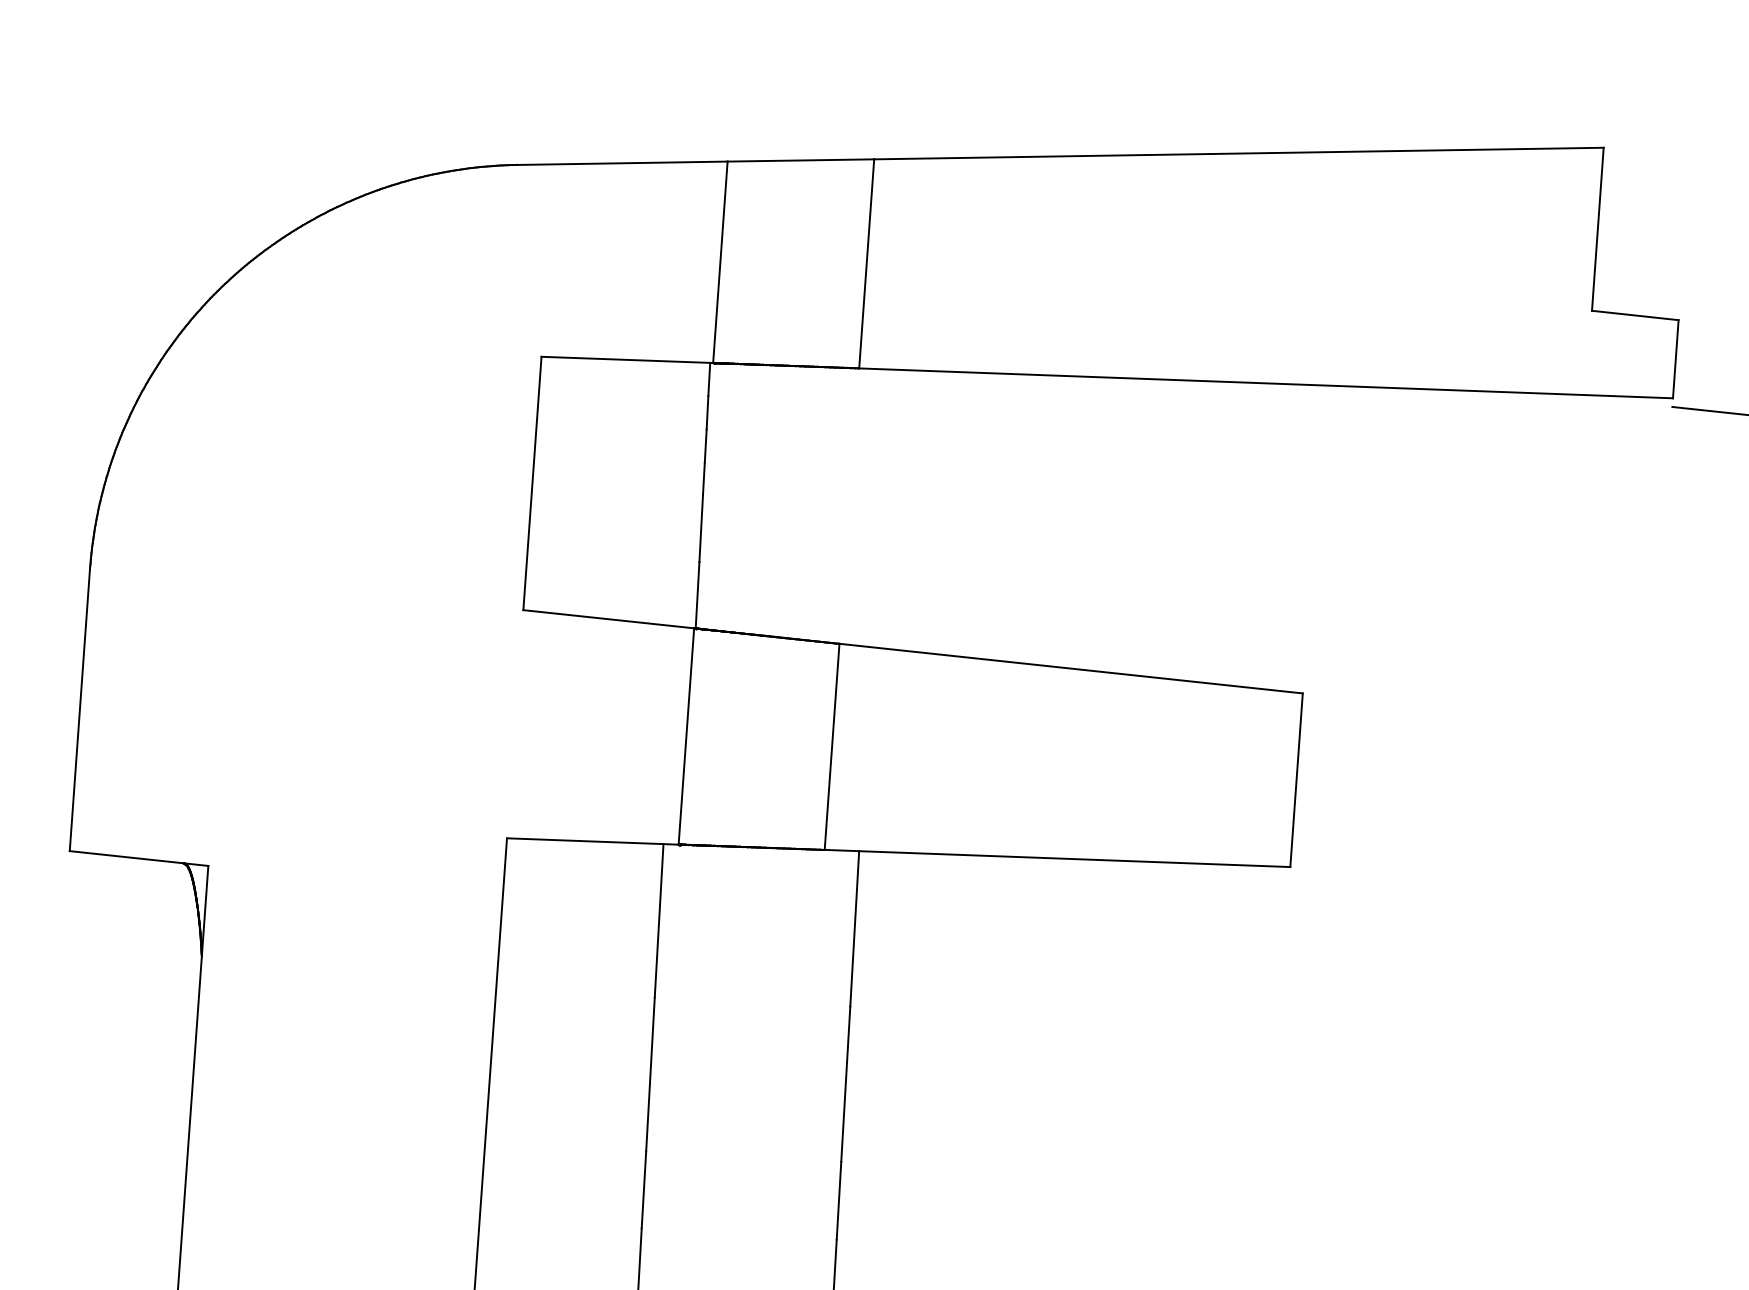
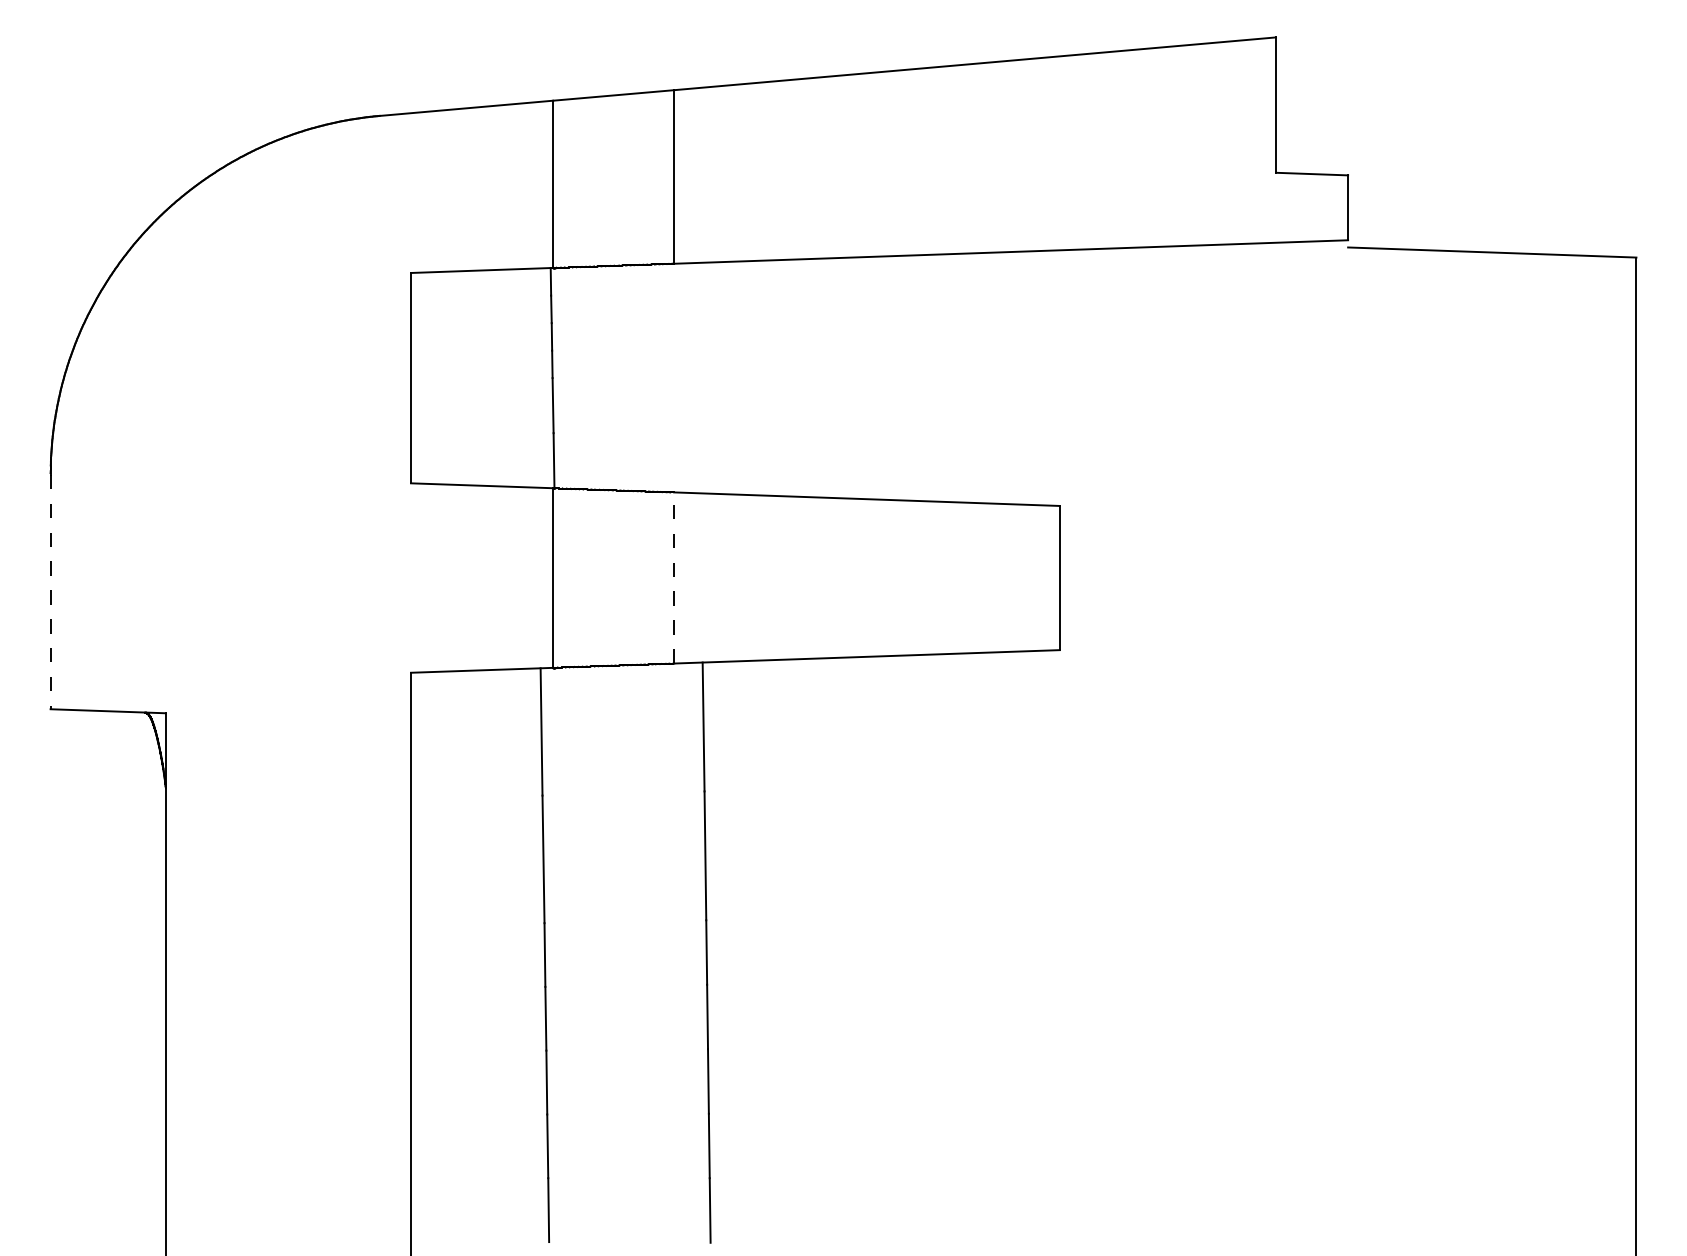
line: (79, 710) -> (50, 592), solid -> dashed
line: (832, 746) -> (674, 577), solid -> dashed

